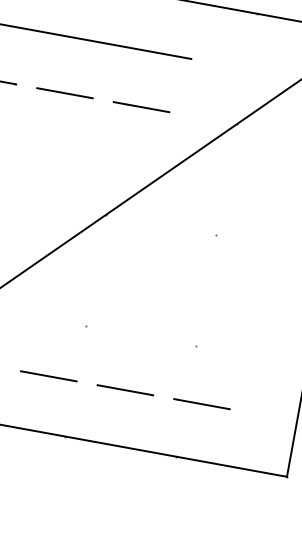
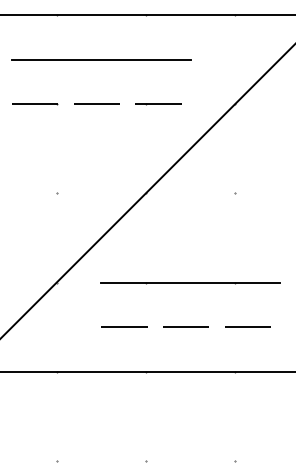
line: (141, 335) -> (190, 282), added

